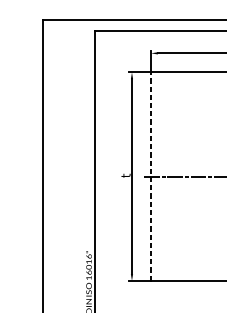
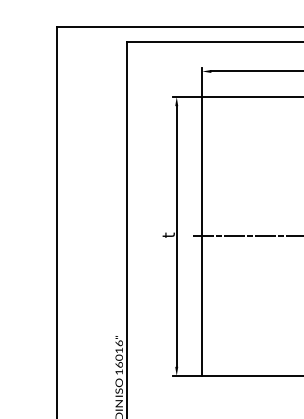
line: (151, 175) -> (202, 235), dashed -> solid

